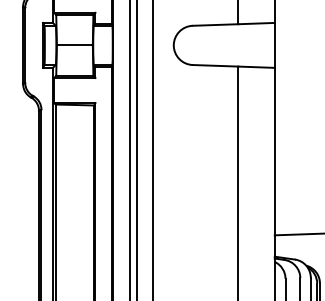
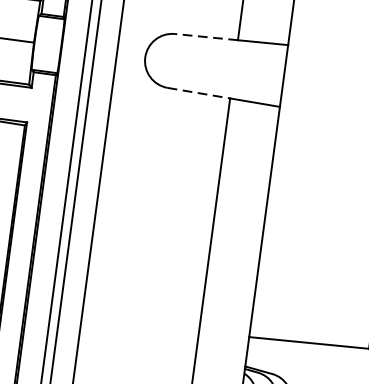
line: (215, 25) -> (206, 37), solid -> dashed
line: (215, 65) -> (198, 92), solid -> dashed

